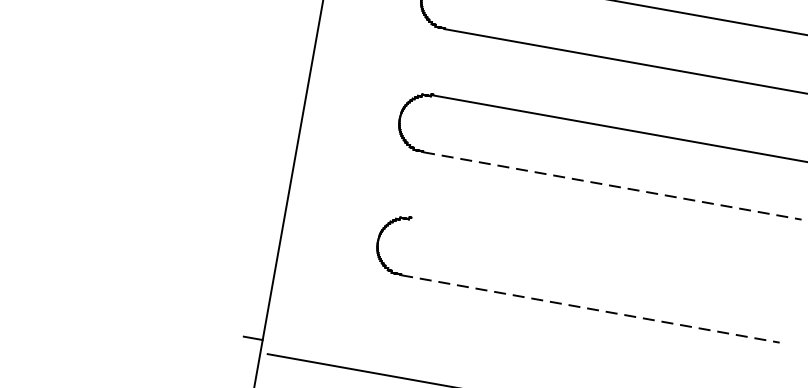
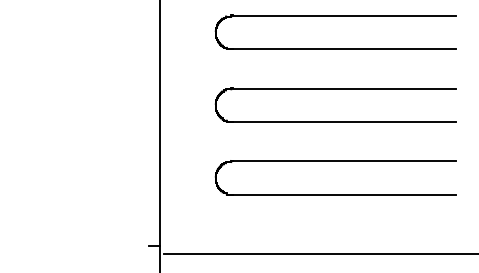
line: (612, 186) -> (344, 122), dashed -> solid
line: (600, 252) -> (344, 161), added
line: (590, 308) -> (344, 194), dashed -> solid

